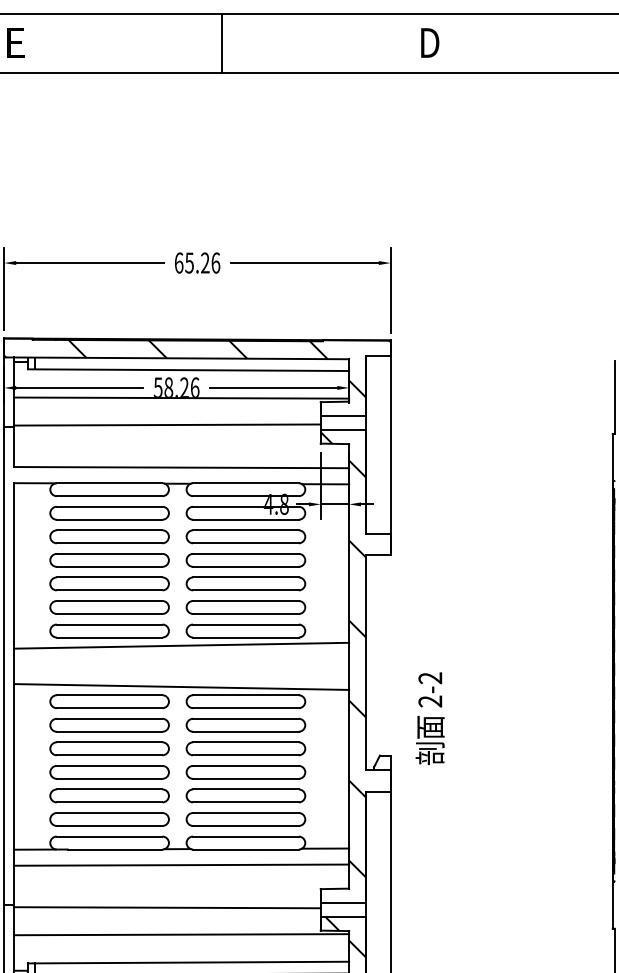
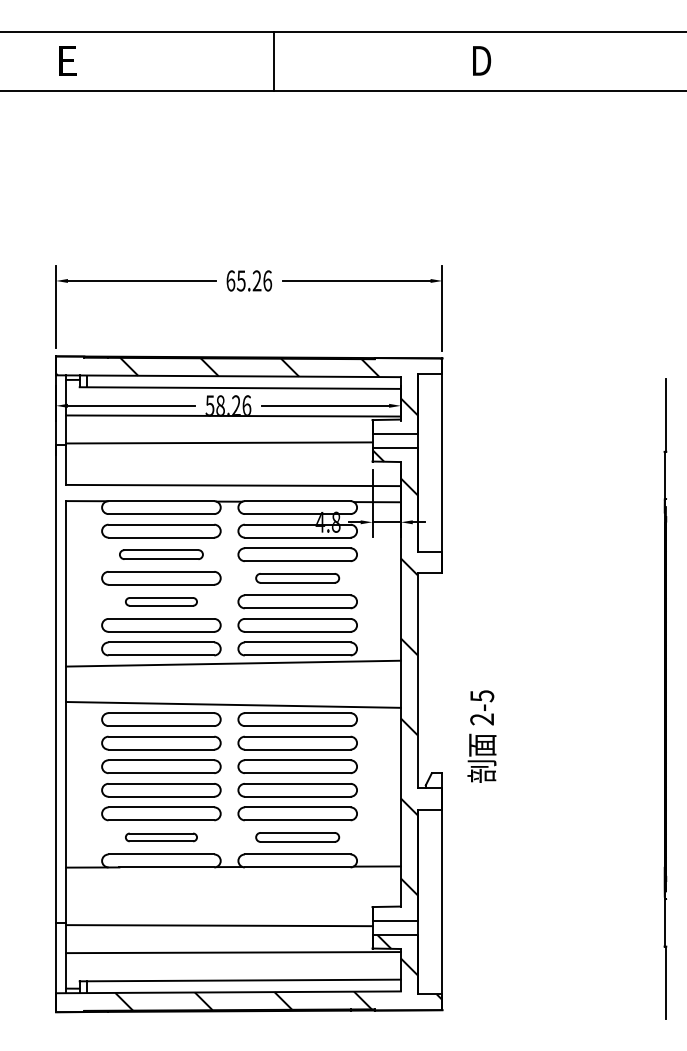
part: (109, 536) -> (161, 554), size x0.7
part: (245, 560) -> (297, 578), size x0.7
part: (109, 583) -> (161, 601), size x0.6
text: (430, 678) -> (482, 696), 2-2 -> 2-5
part: (109, 819) -> (161, 837), size x0.6
part: (245, 819) -> (297, 837), size x0.7
line: (181, 864) -> (233, 882), removed

